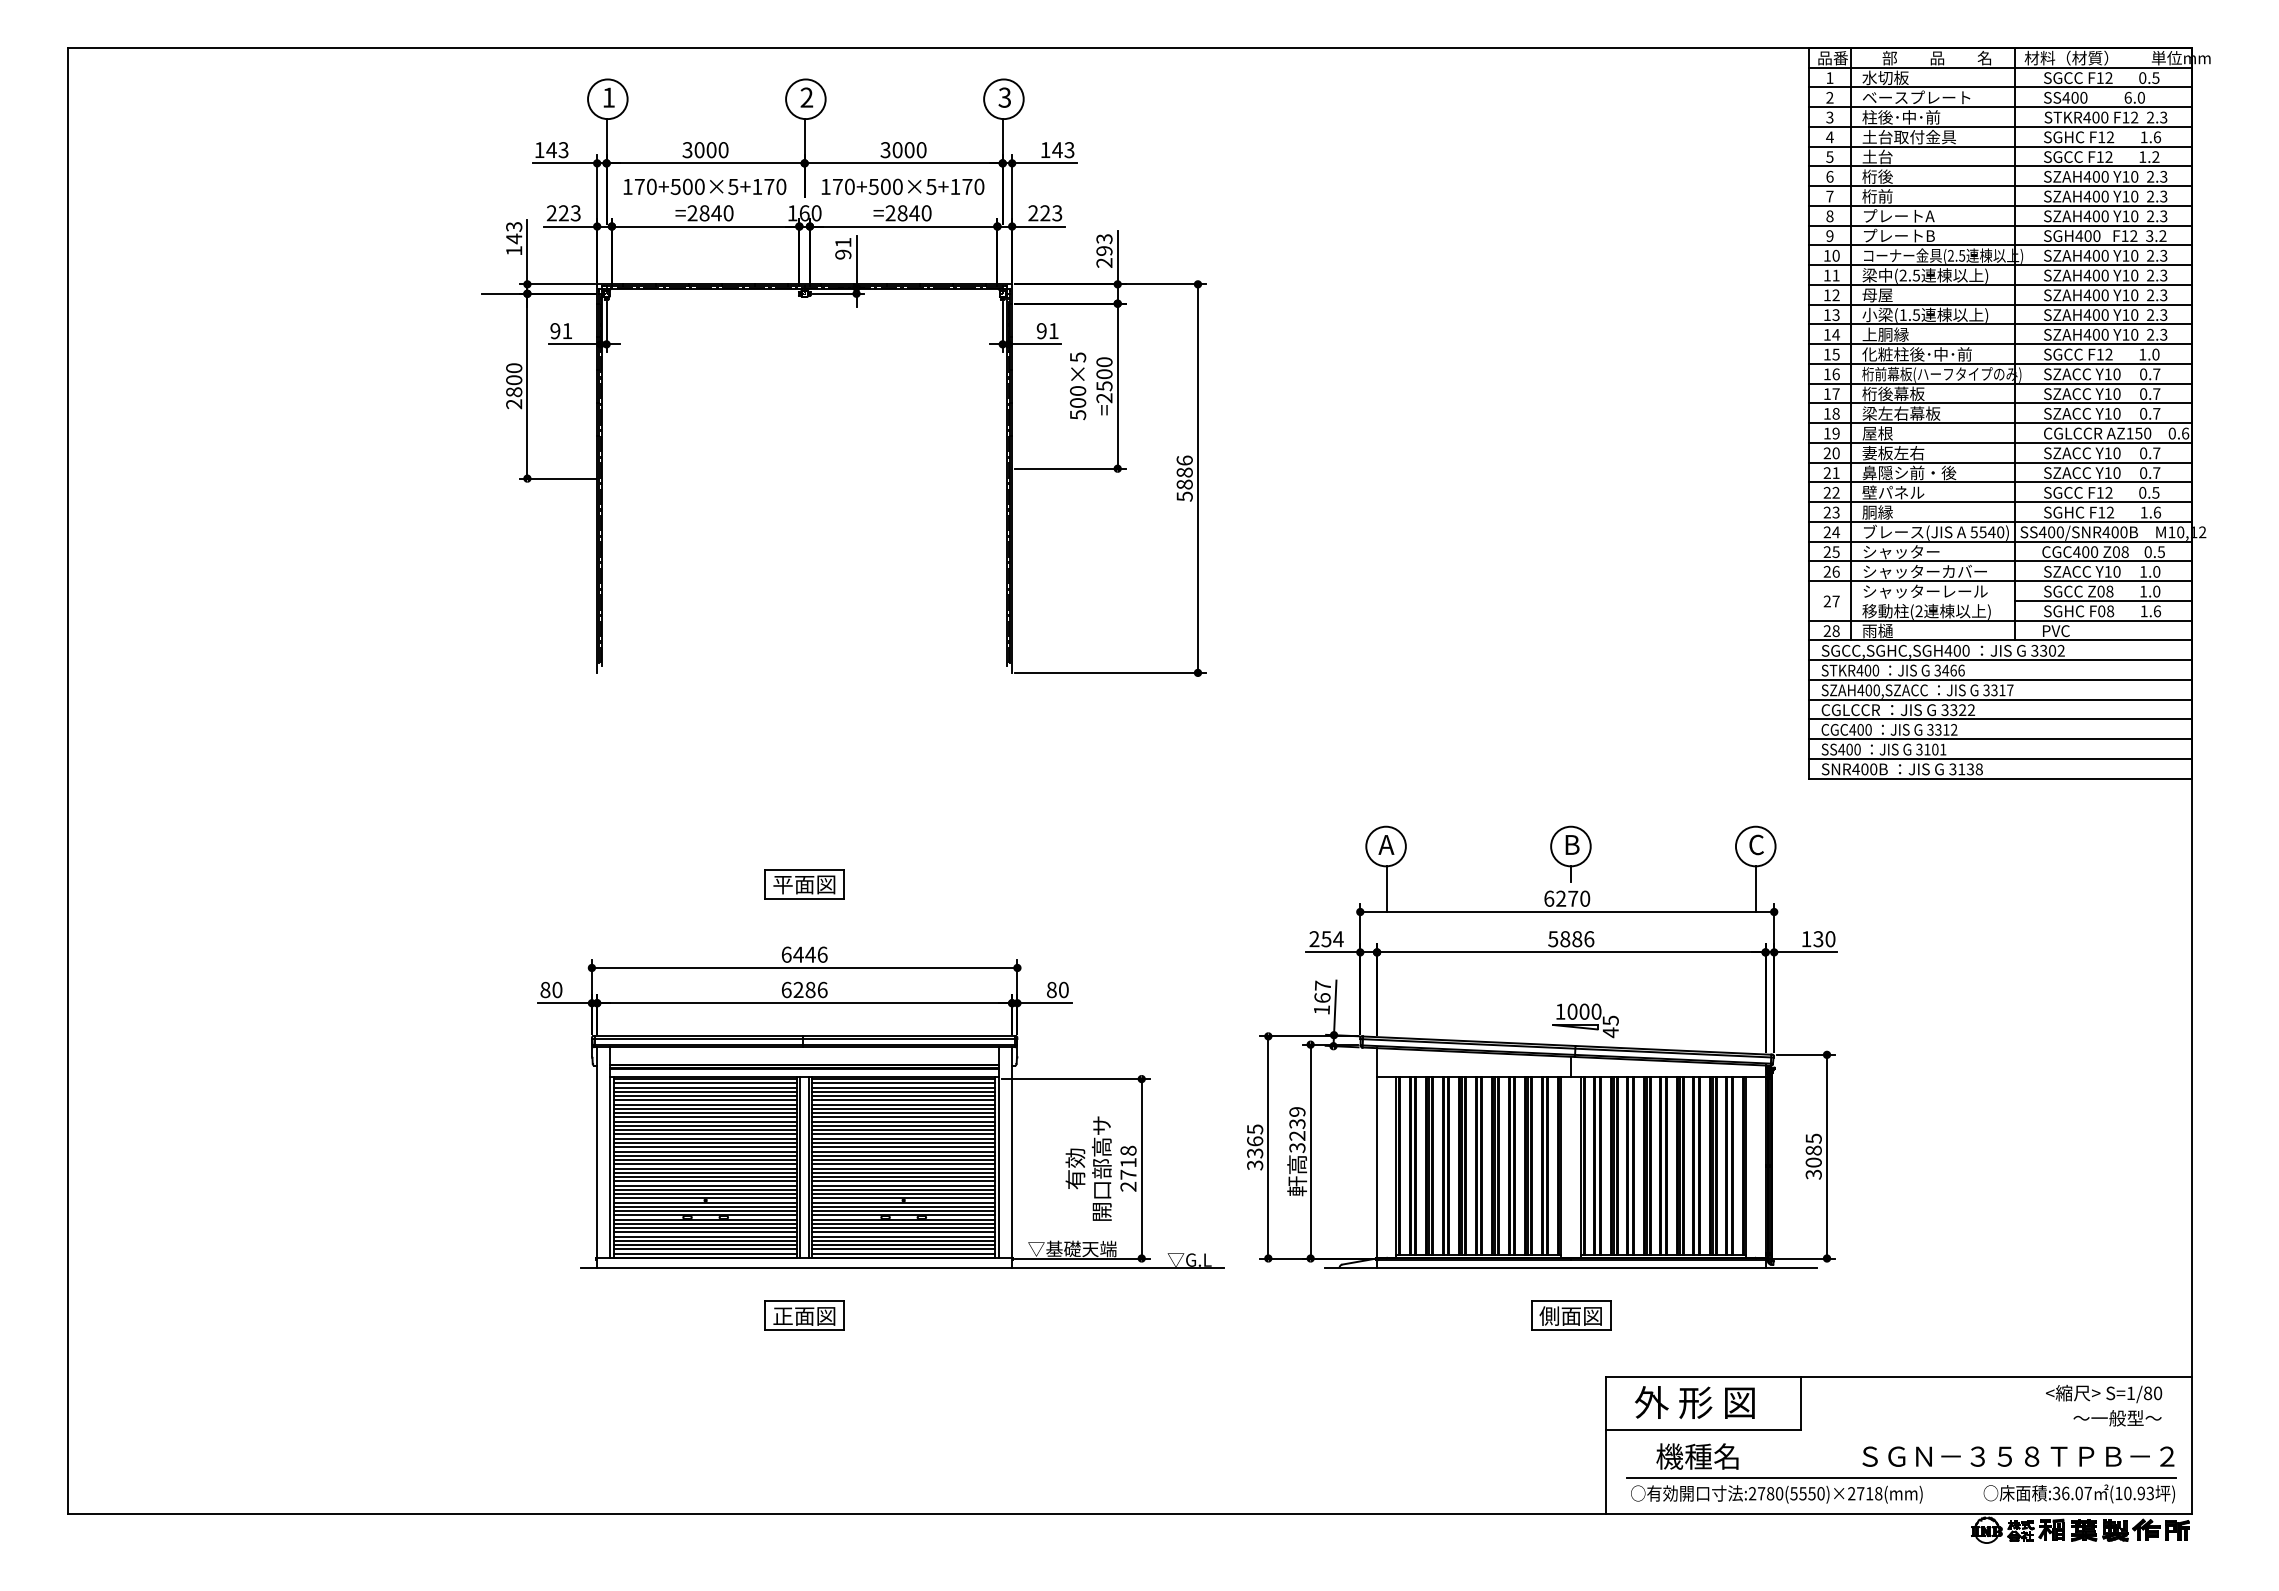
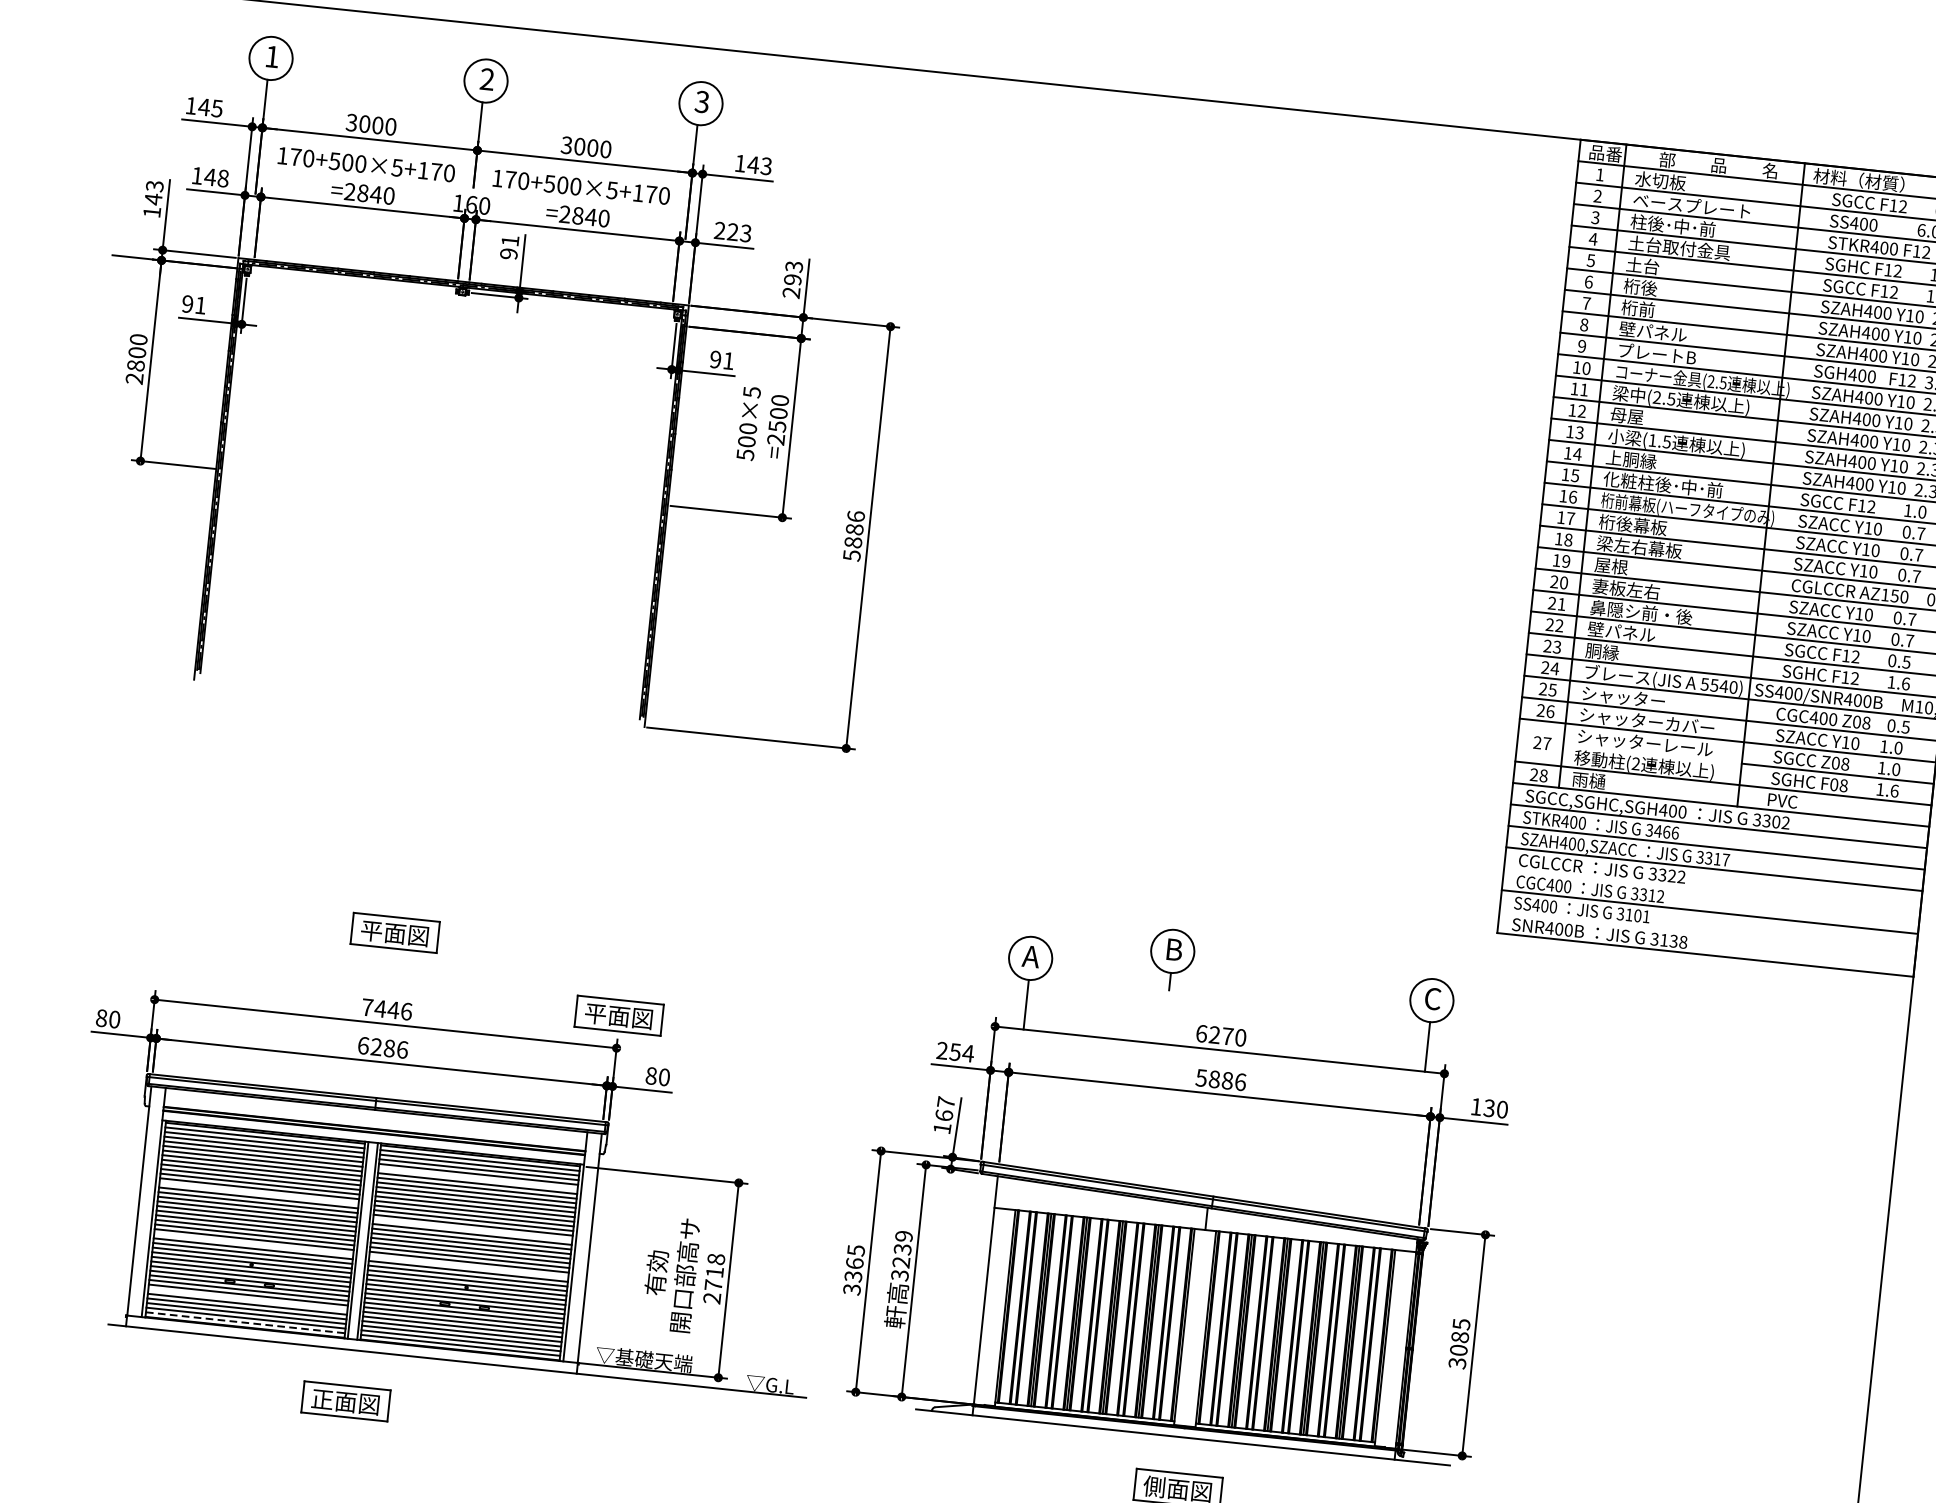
text: (563, 149) -> (217, 107), 143 -> 145
text: (563, 213) -> (209, 177), 223 -> 148
text: (1898, 215) -> (1658, 331), プレートA -> 壁パネル
line: (2000, 719) -> (1712, 890), removed
line: (2000, 758) -> (1707, 932), removed
part: (1570, 853) -> (1171, 958), moved
part: (1016, 938) -> (618, 1016), added
text: (786, 954) -> (367, 1007), 6446 -> 7446
part: (1585, 1020) -> (1227, 1170), removed
line: (903, 1100) -> (477, 1179), removed
line: (705, 1134) -> (258, 1193), removed
line: (903, 1147) -> (472, 1230), removed
line: (705, 1181) -> (253, 1244), removed
line: (903, 1181) -> (468, 1266), removed
line: (705, 1232) -> (247, 1299), removed
line: (705, 1253) -> (245, 1322), solid -> dashed

